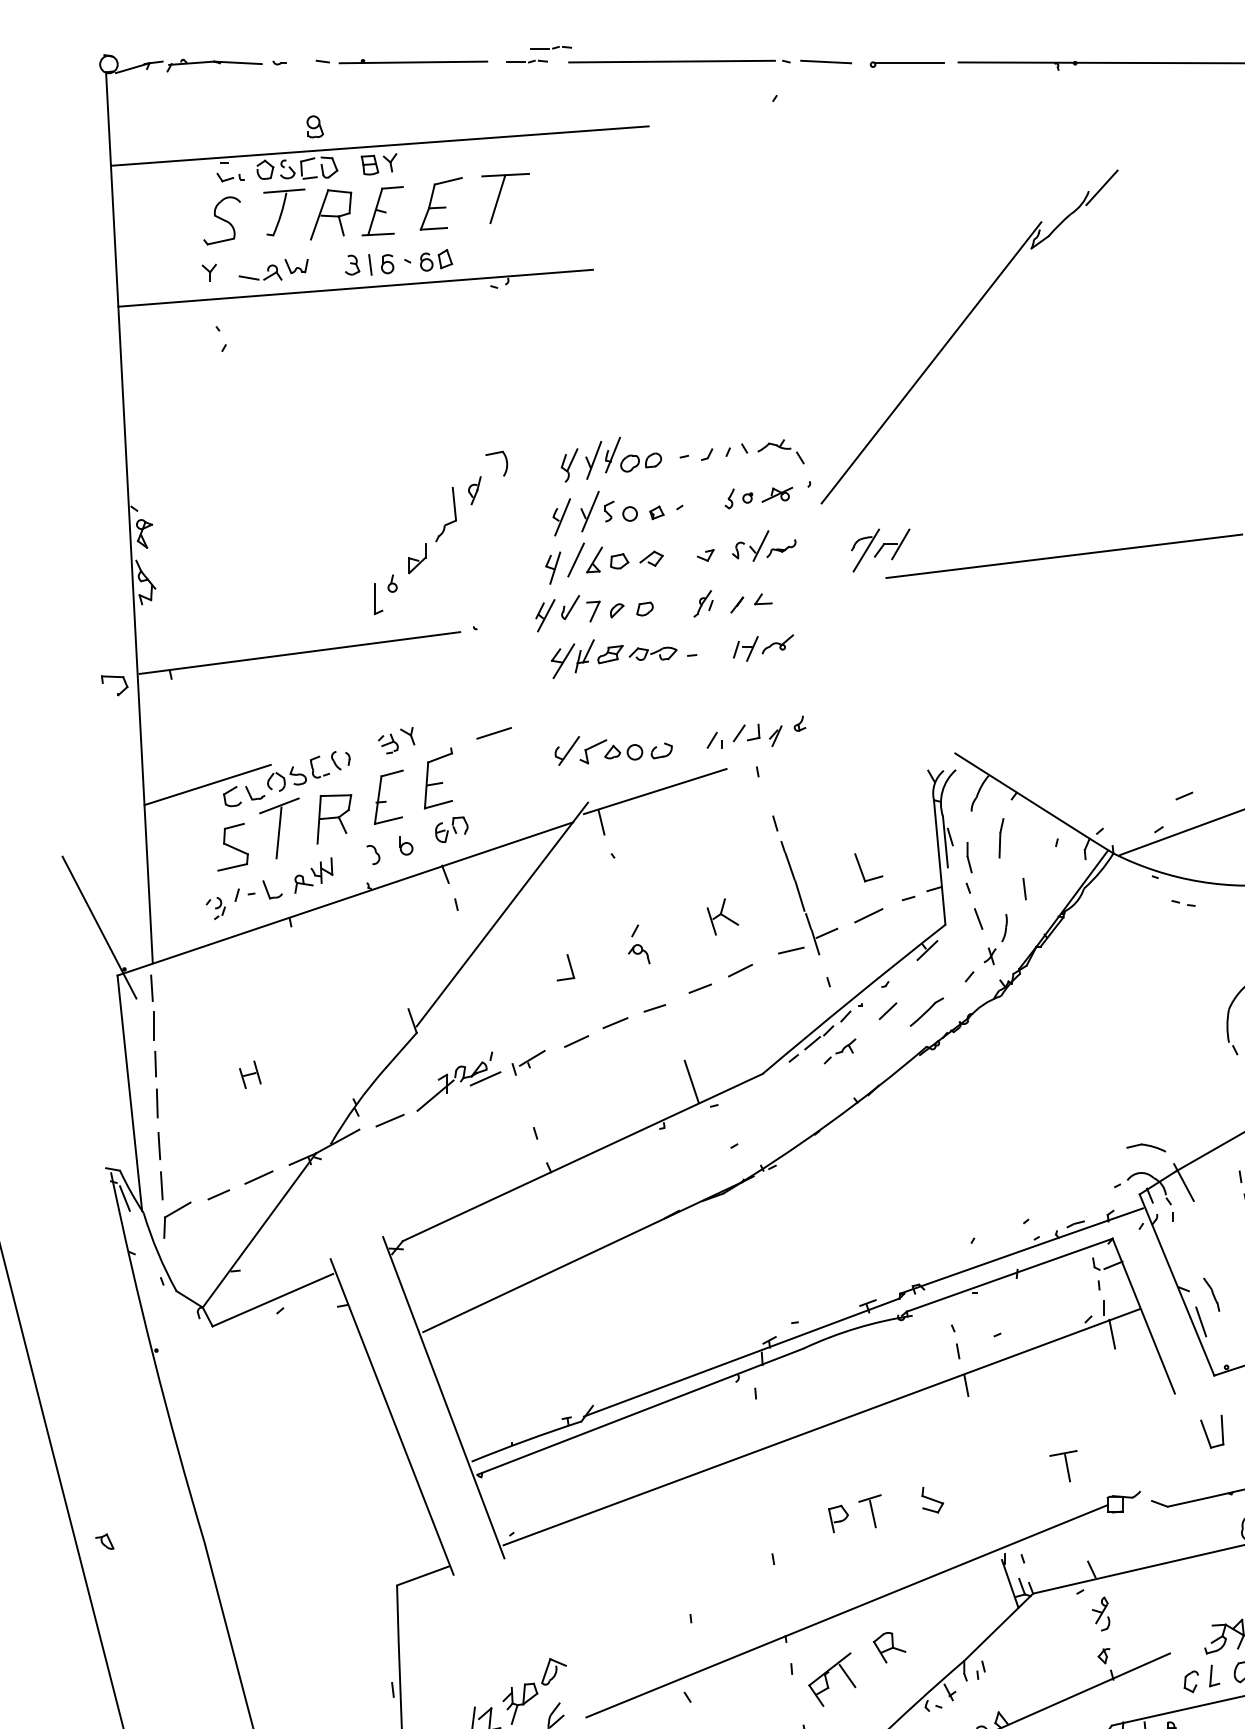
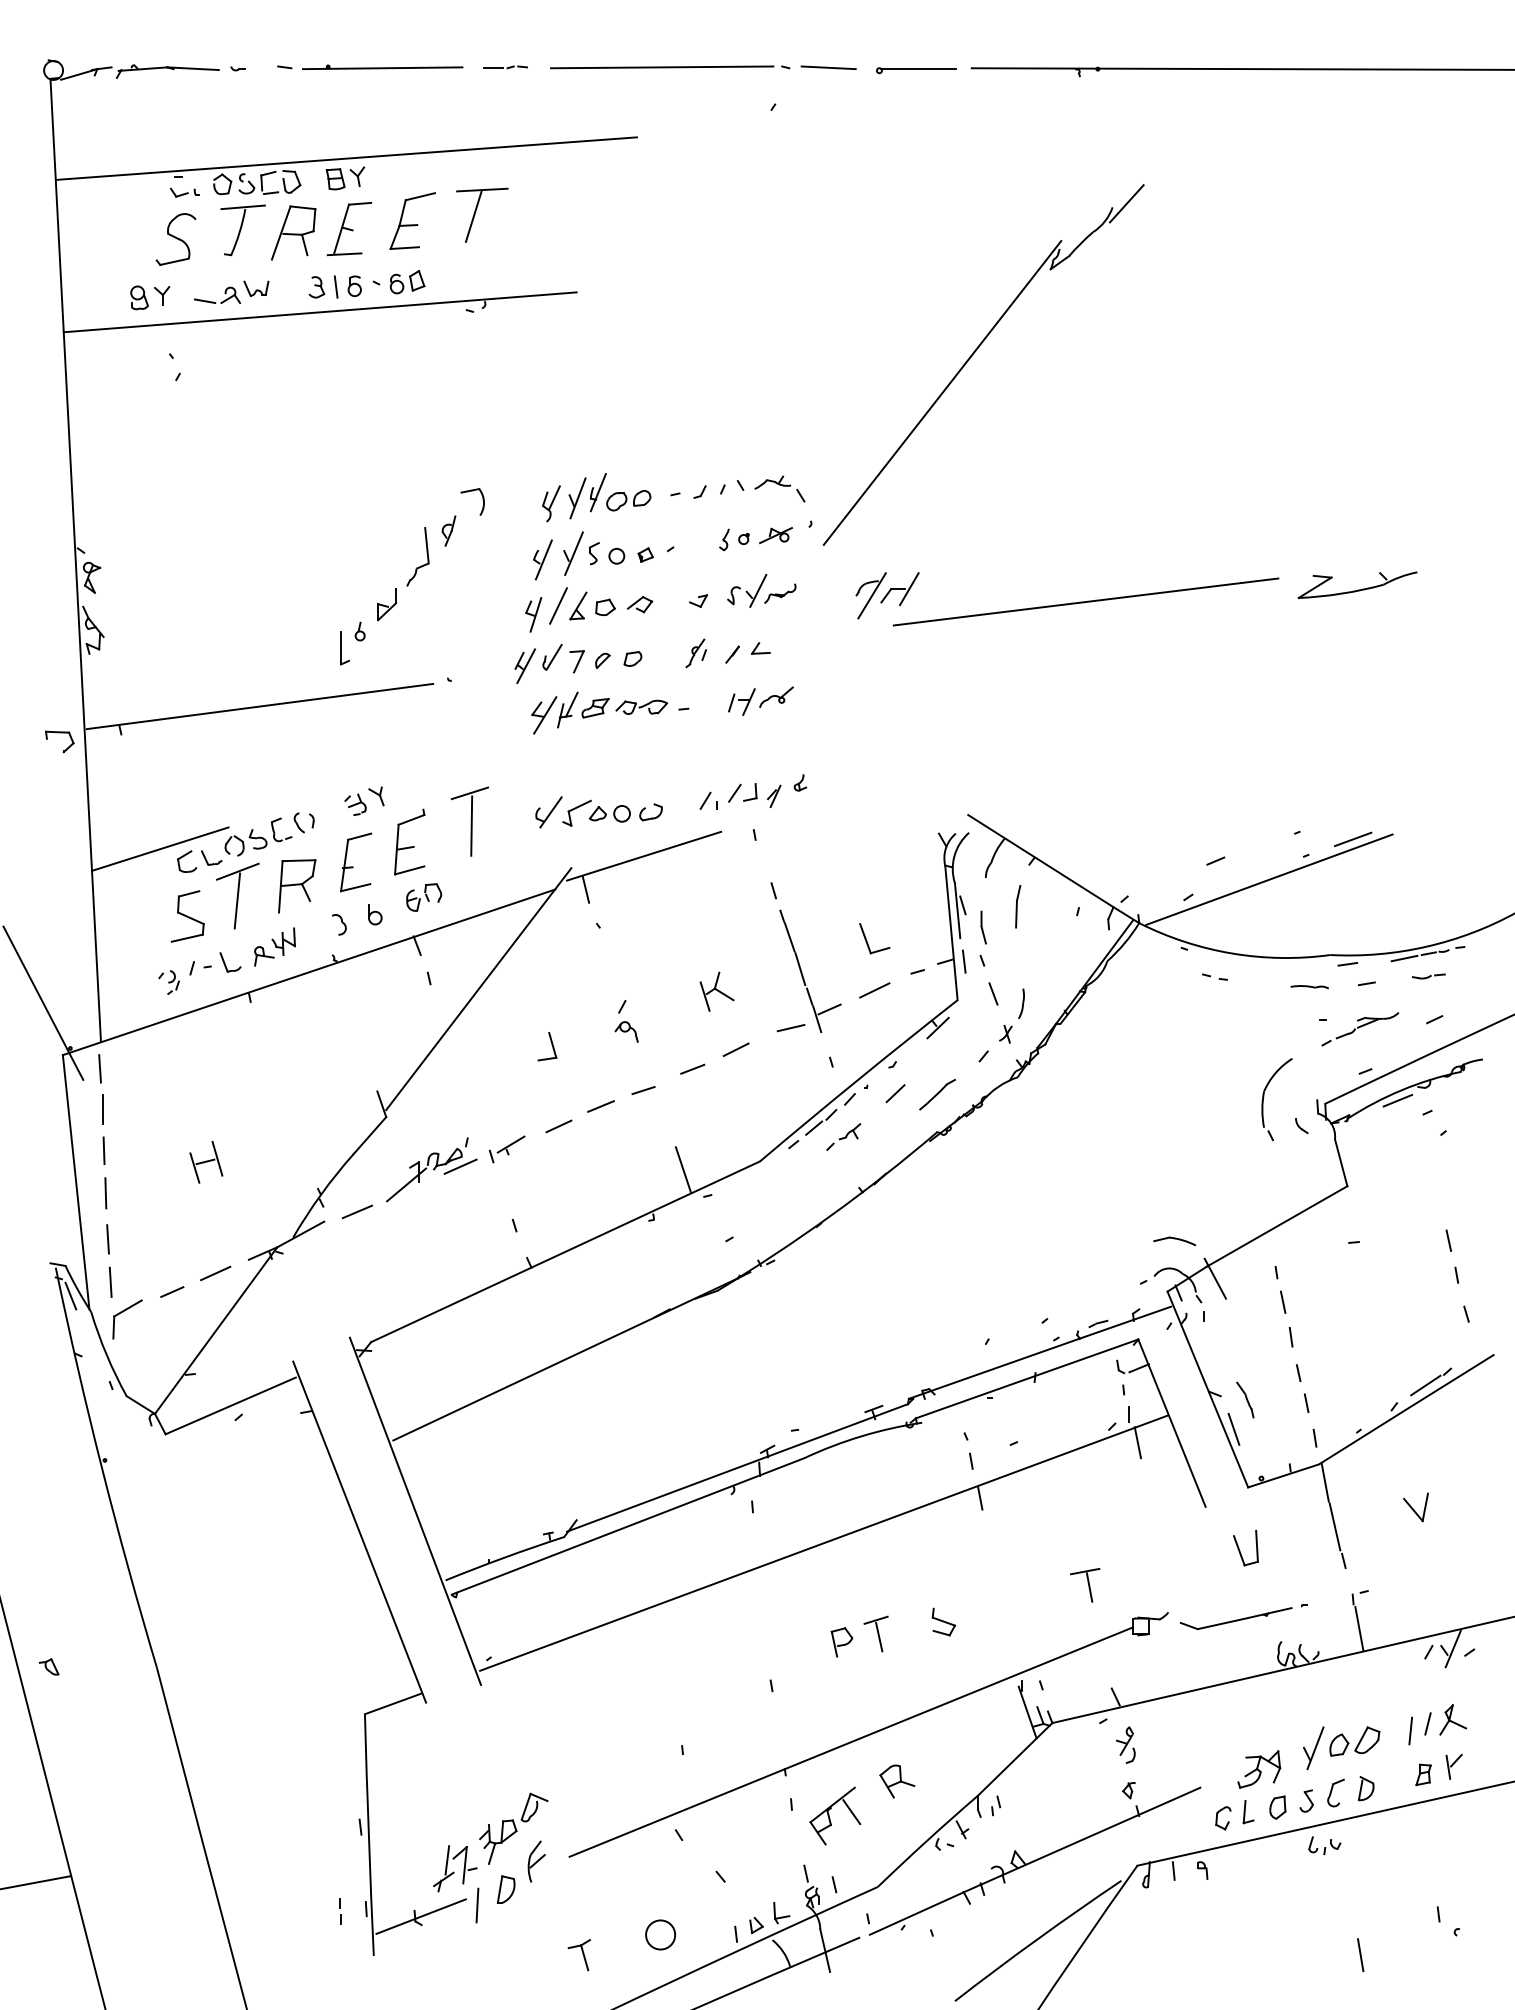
part: (551, 47) -> (531, 52), removed
part: (315, 126) -> (139, 297), moved
line: (495, 763) -> (471, 825), added
line: (1024, 888) -> (964, 961), moved
part: (250, 1074) -> (206, 1162), size x1.43

